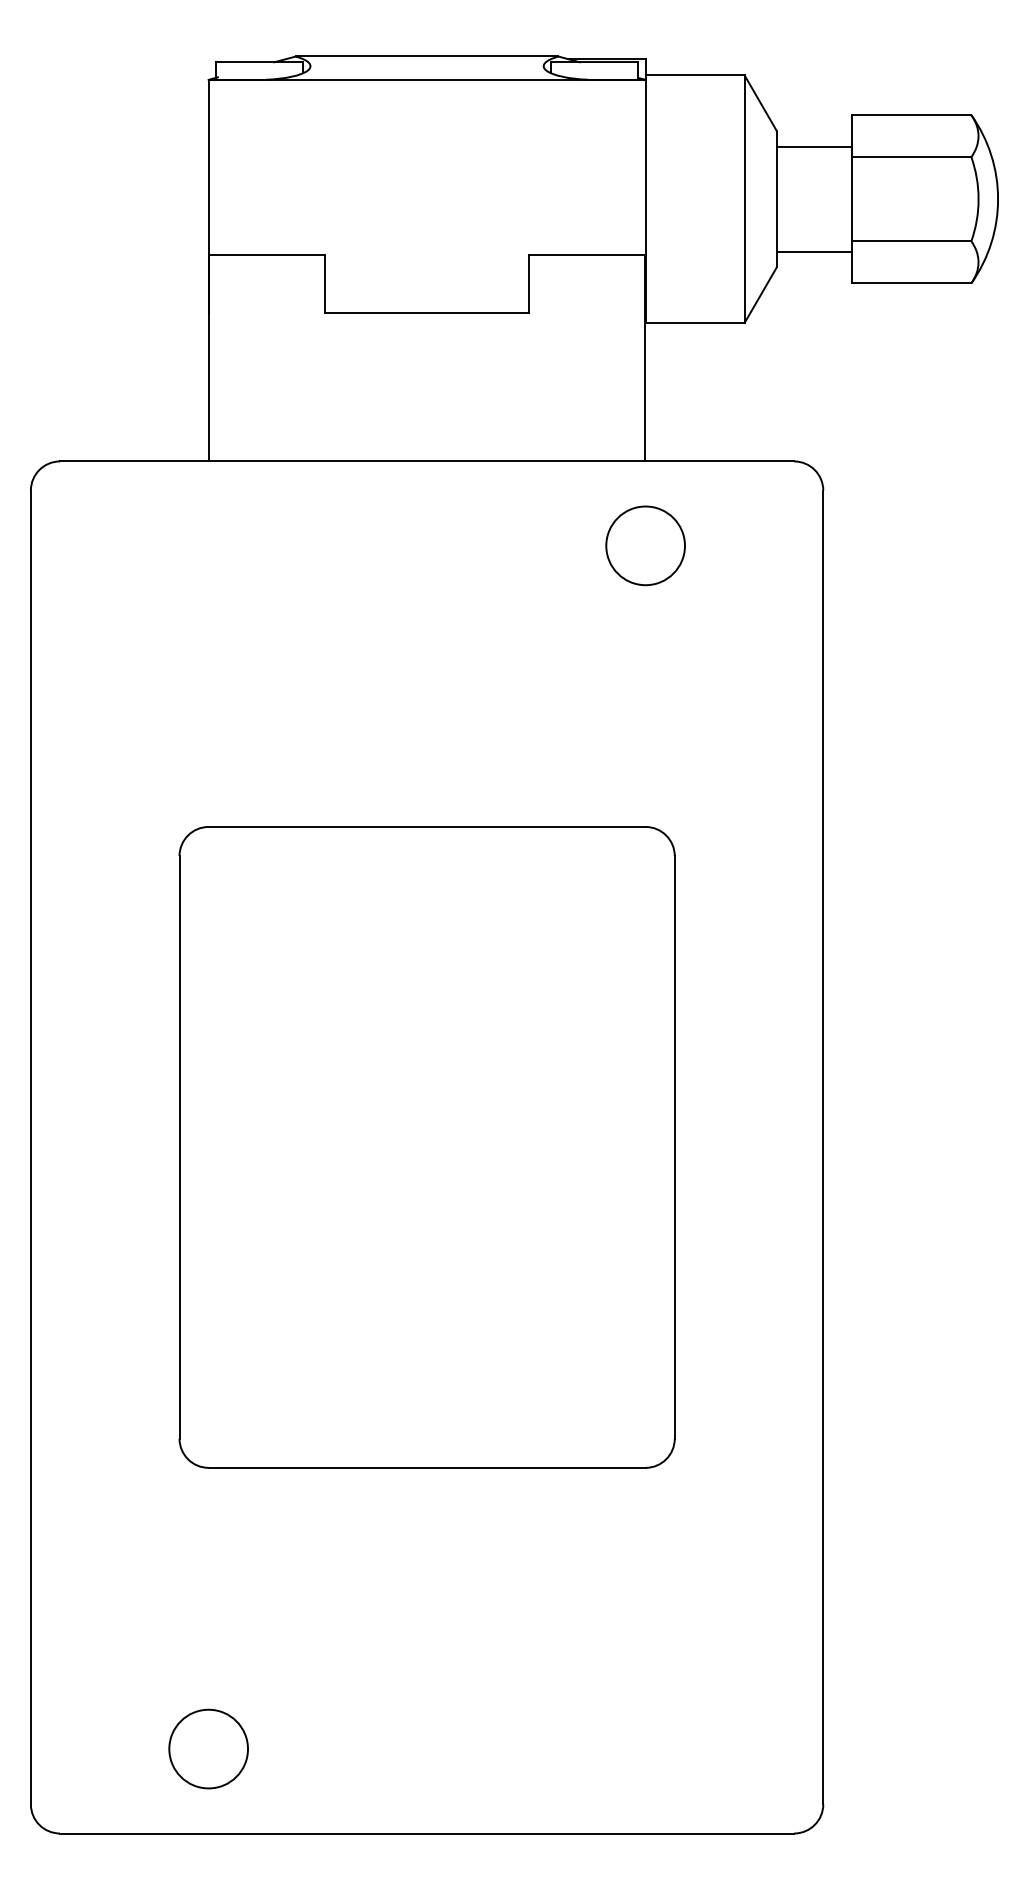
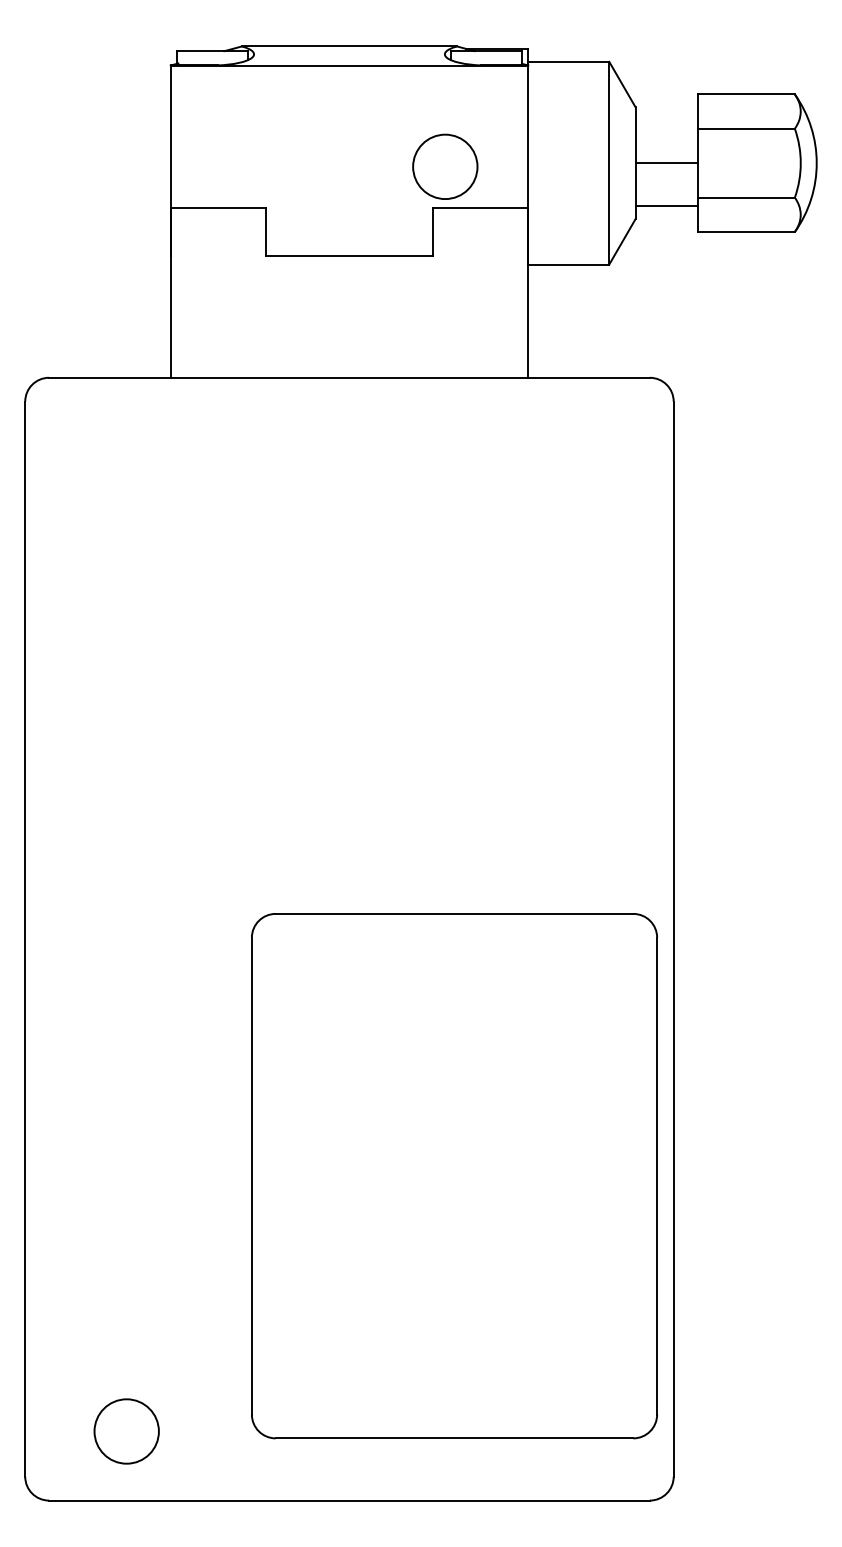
line: (814, 147) -> (666, 163), moved
circle: (645, 545) -> (445, 166), moved
part: (427, 1147) -> (454, 1176), moved
circle: (208, 1749) -> (126, 1431), moved

